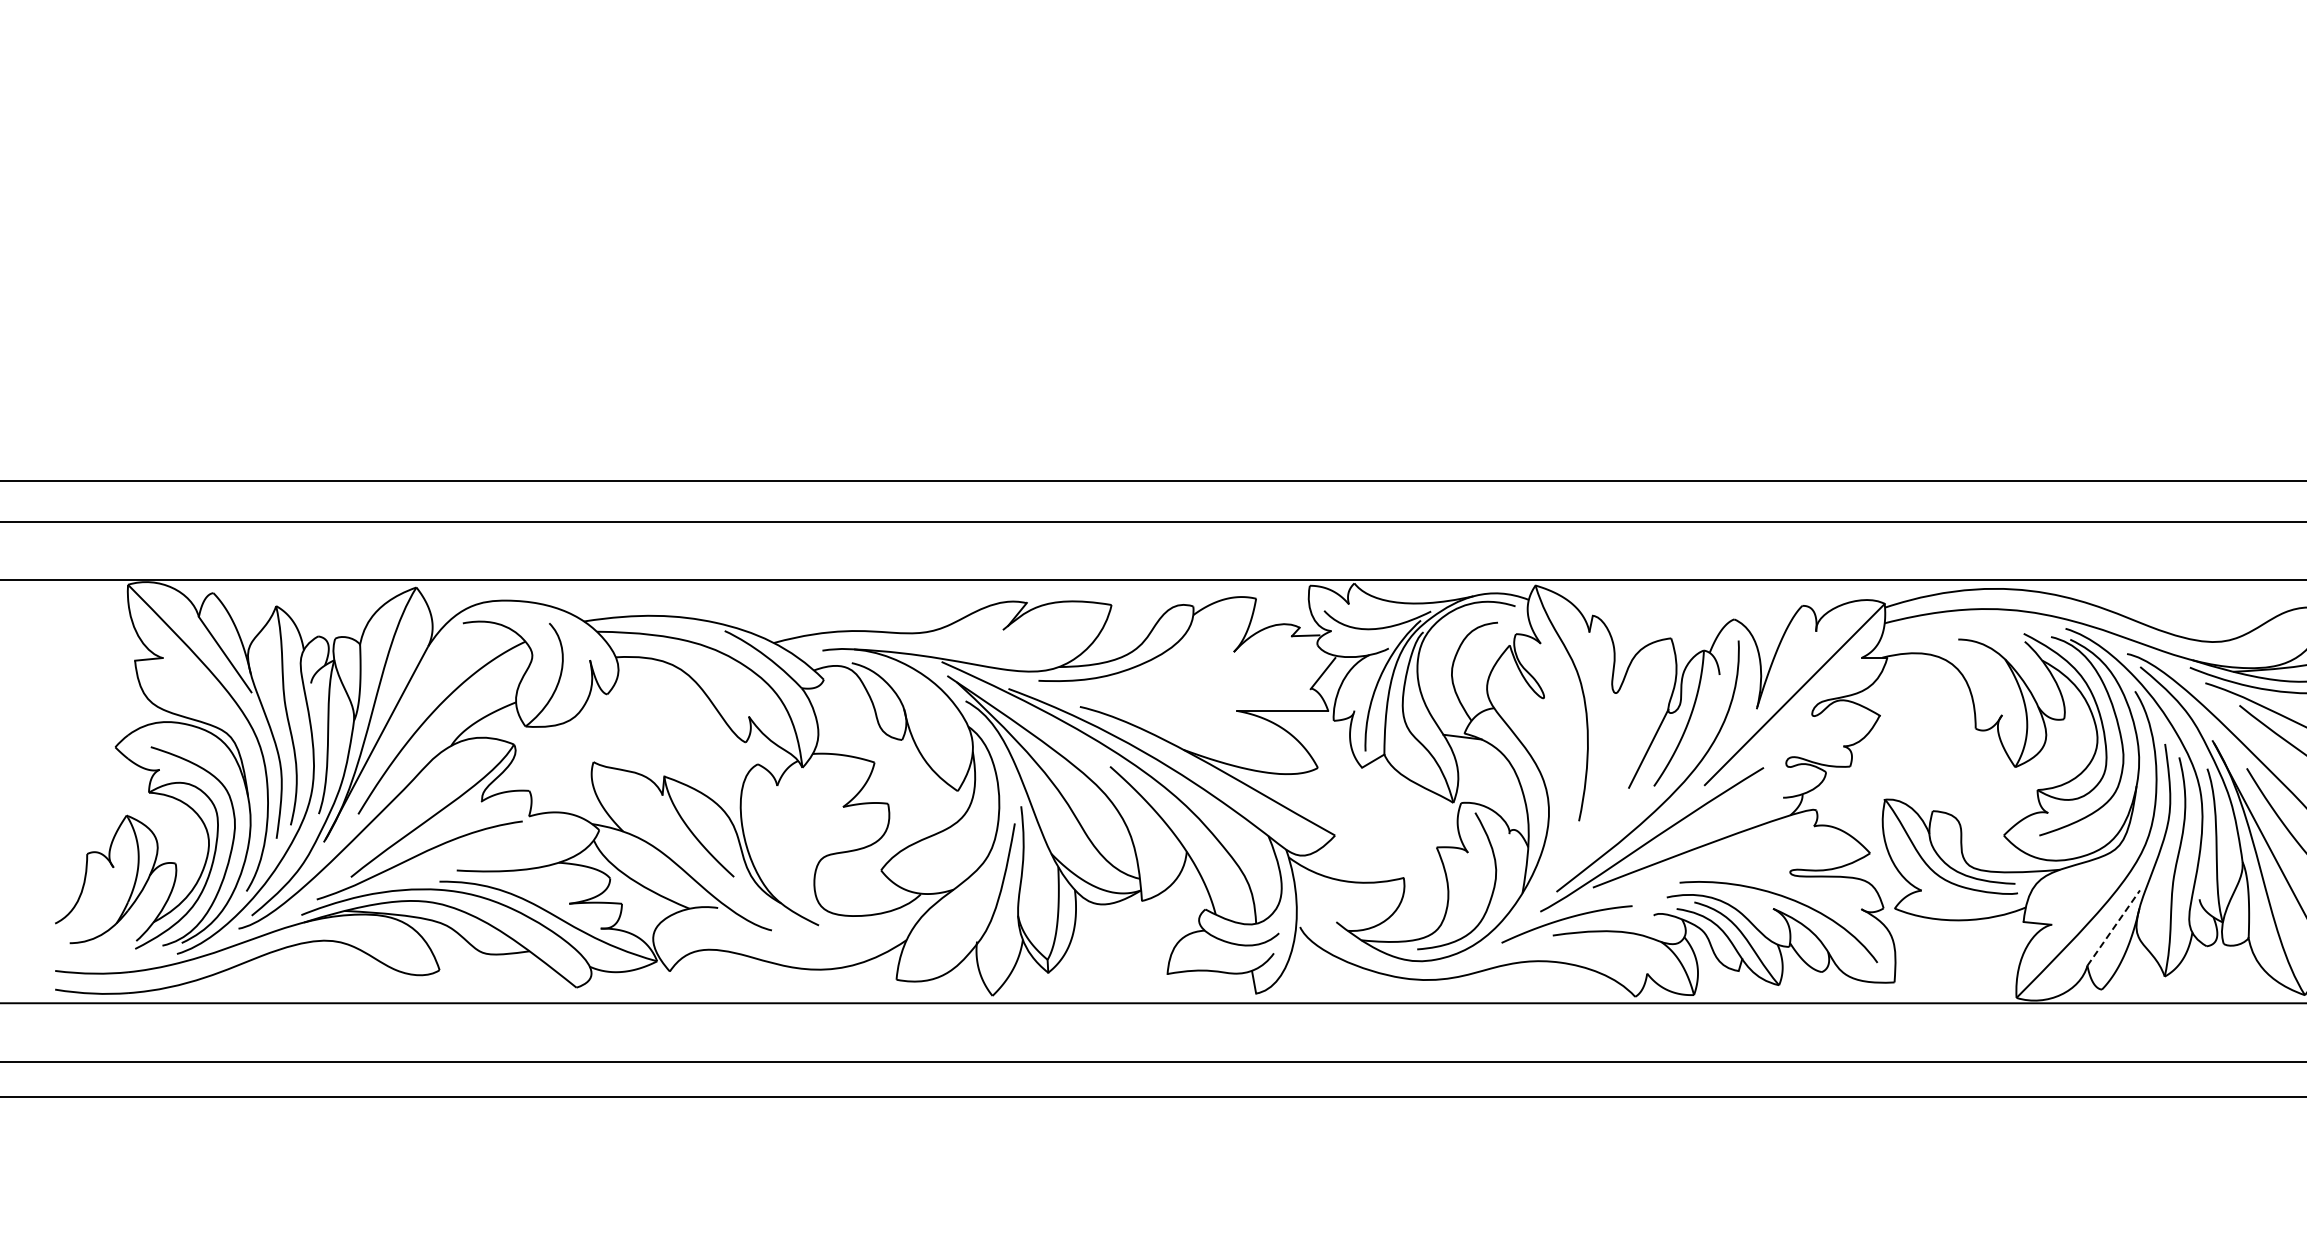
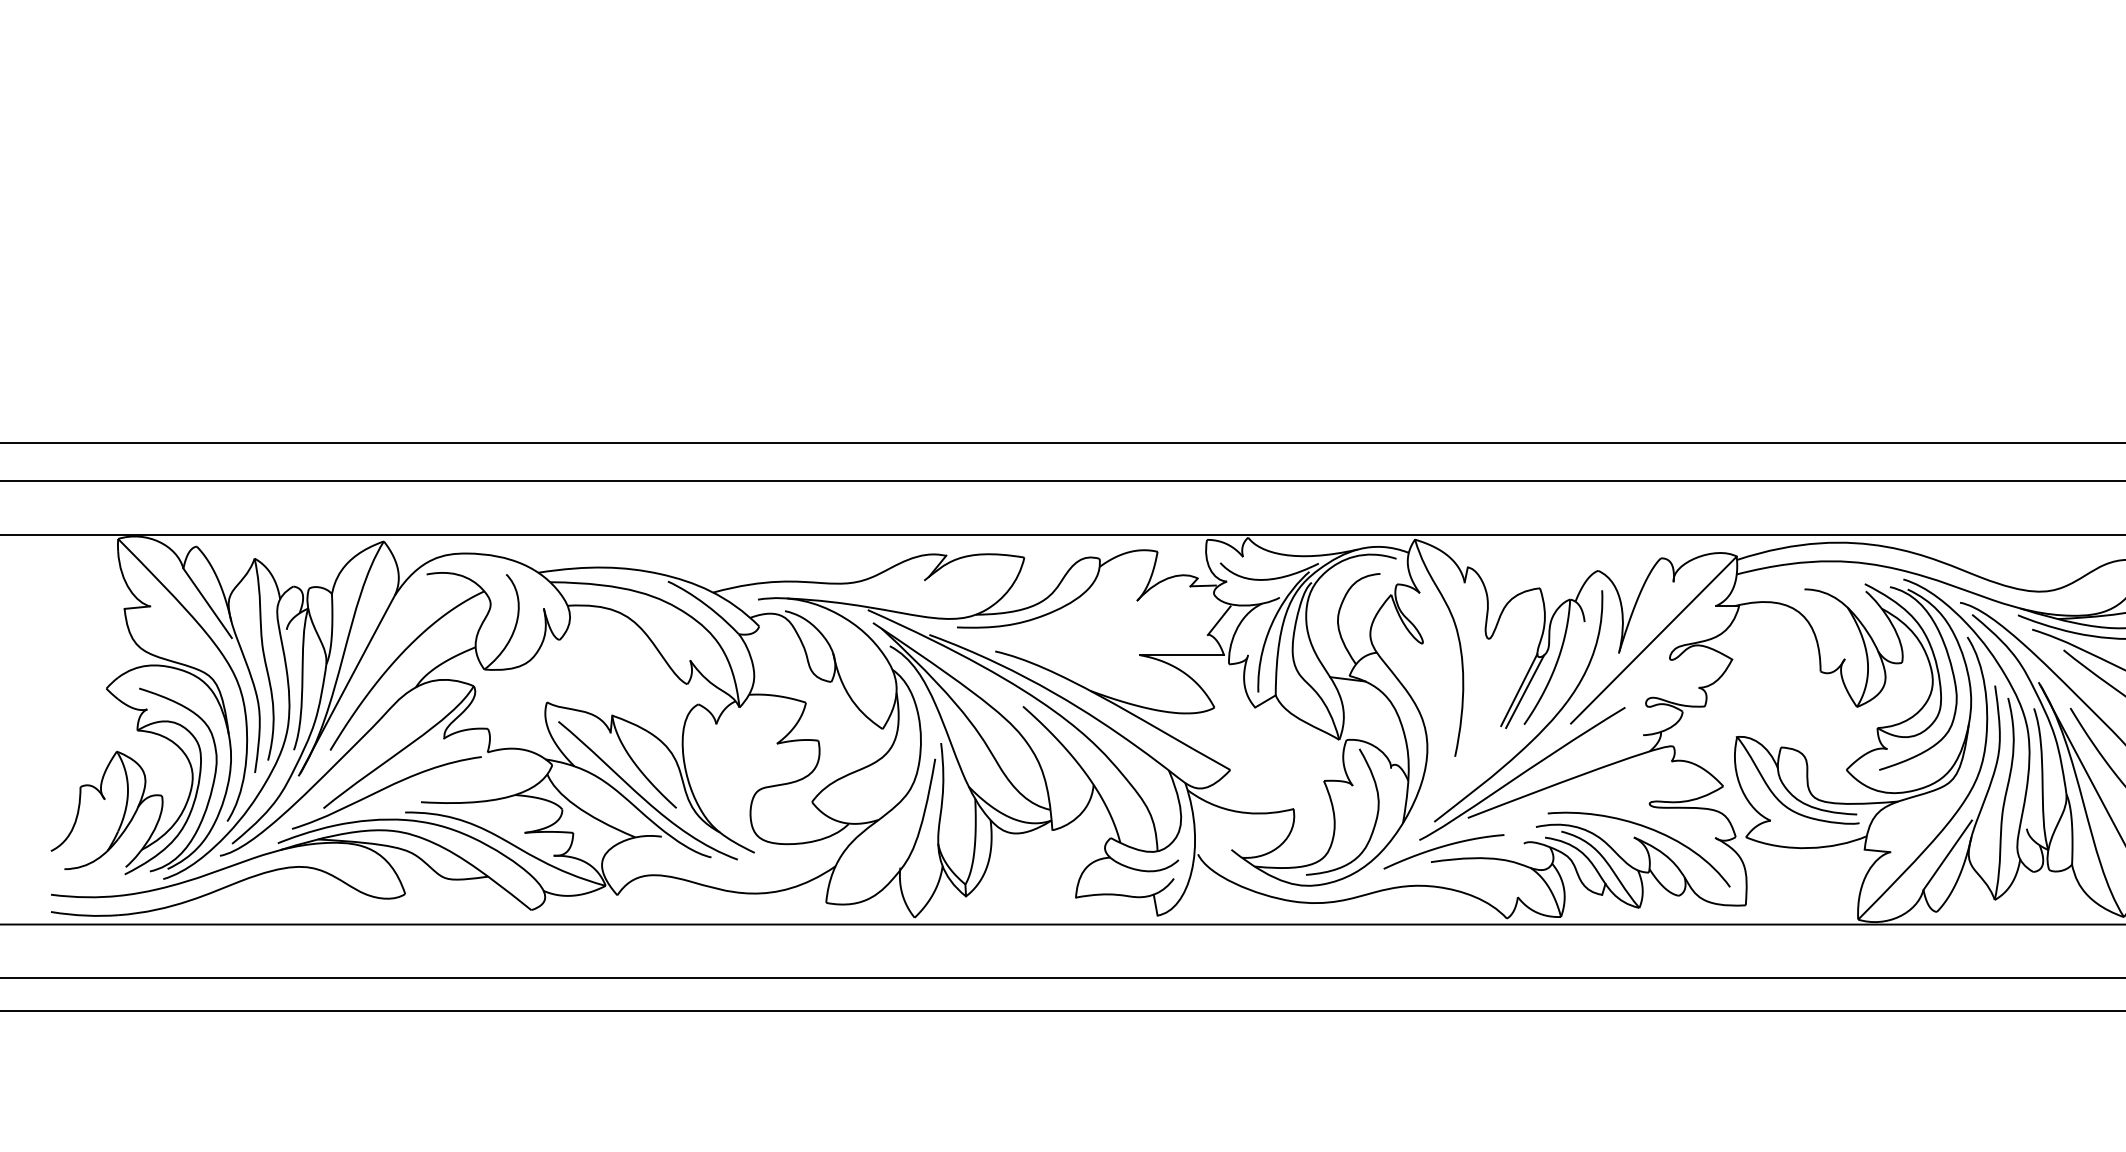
line: (1654, 750) -> (1524, 691), added
curve: (696, 863) -> (641, 795), added
line: (2113, 928) -> (1947, 855), dashed -> solid

